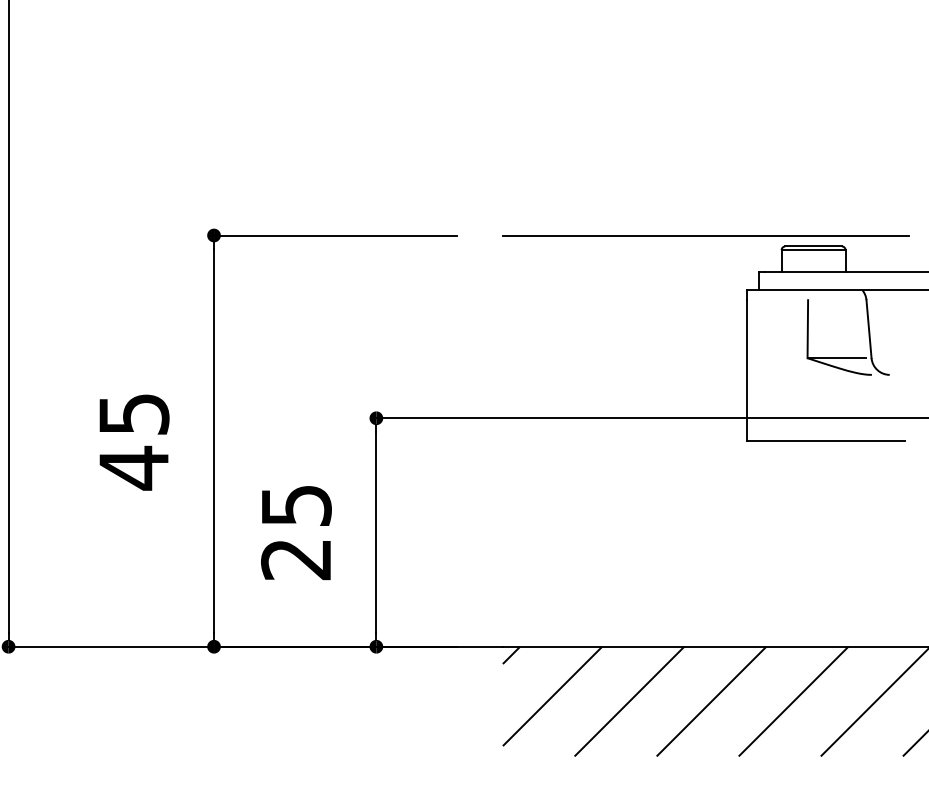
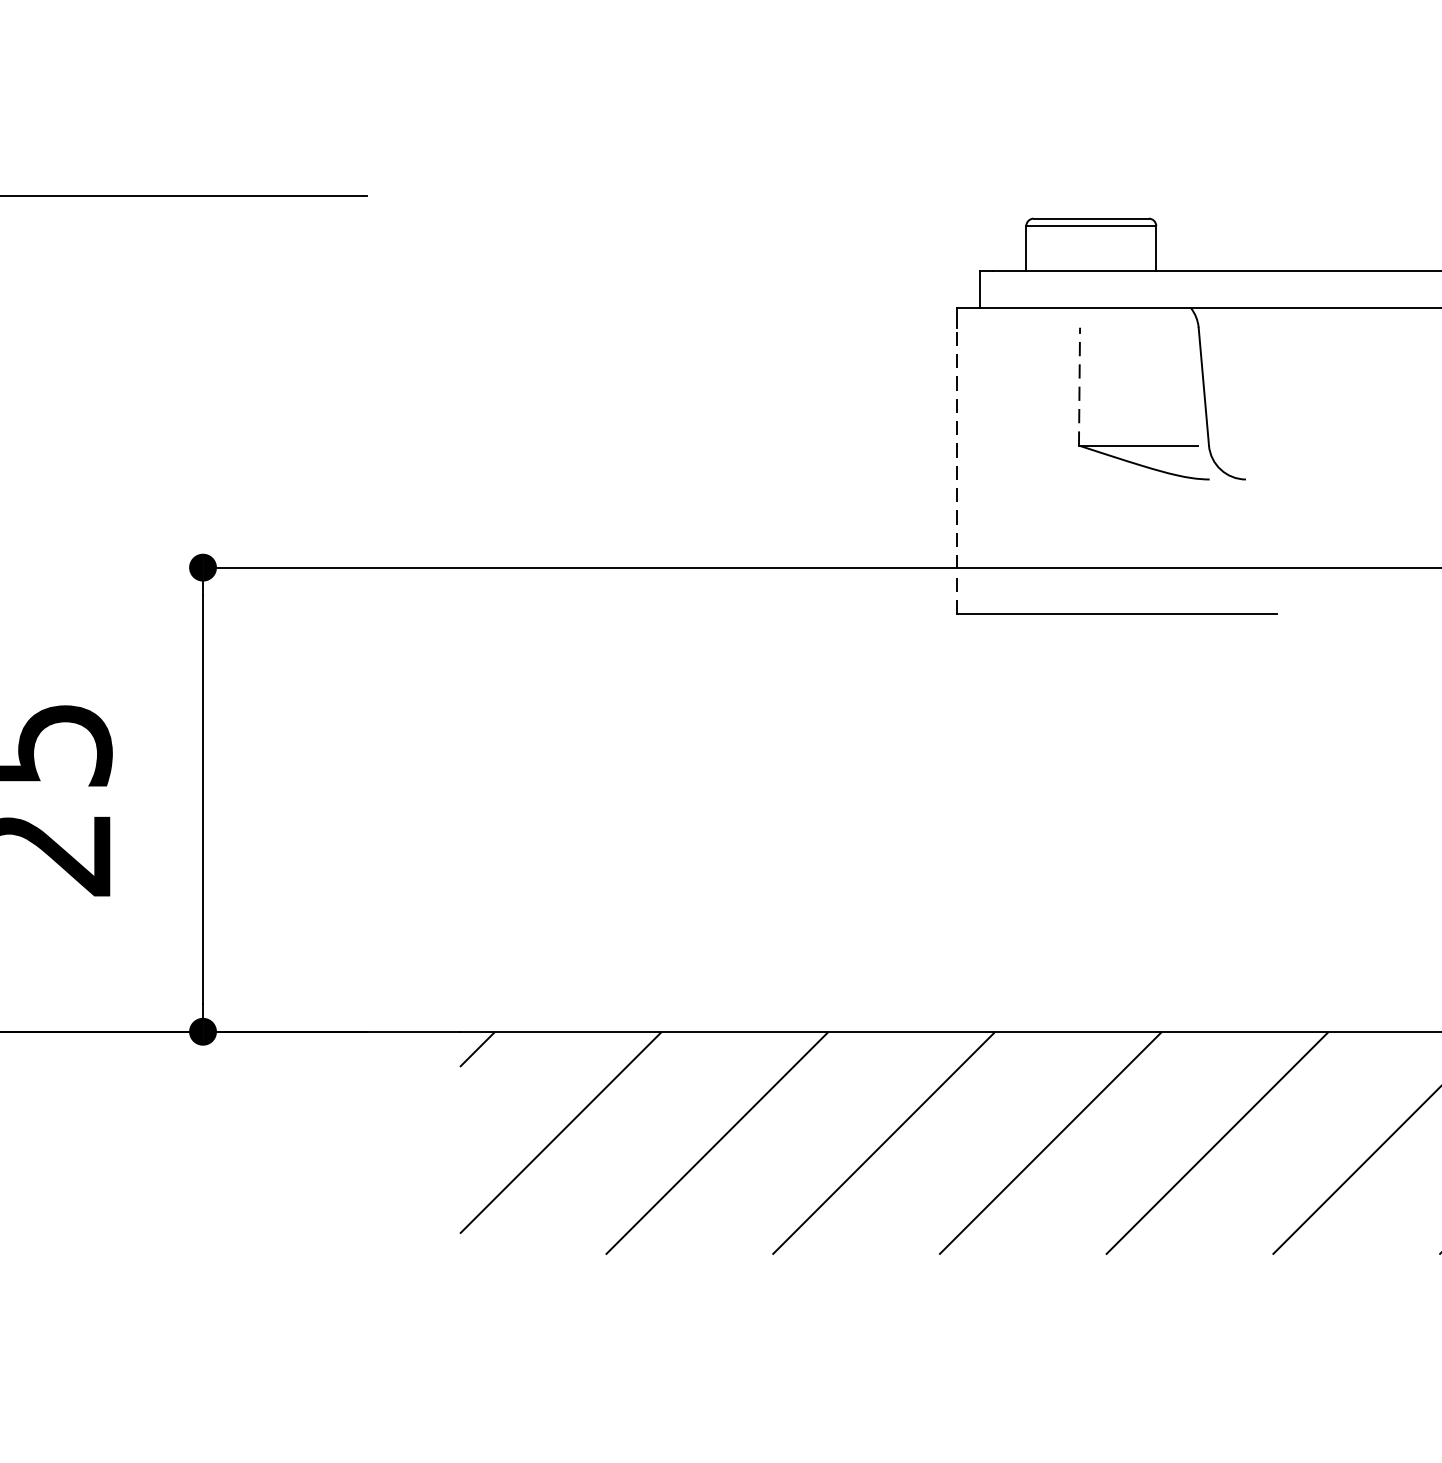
line: (705, 235) -> (871, 196), removed
line: (807, 328) -> (1078, 385), solid -> dashed
line: (747, 370) -> (956, 470), solid -> dashed

